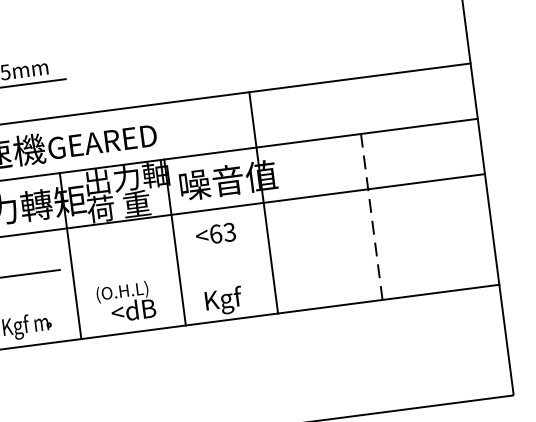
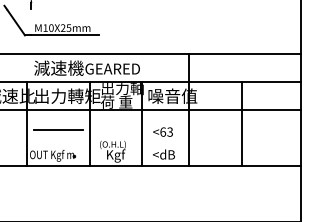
line: (371, 216) -> (241, 123), dashed -> solid
text: (214, 233) -> (162, 131), moved
text: (225, 300) -> (163, 155), Kgf -> <dB
text: (134, 311) -> (117, 155), <dB -> Kgf

